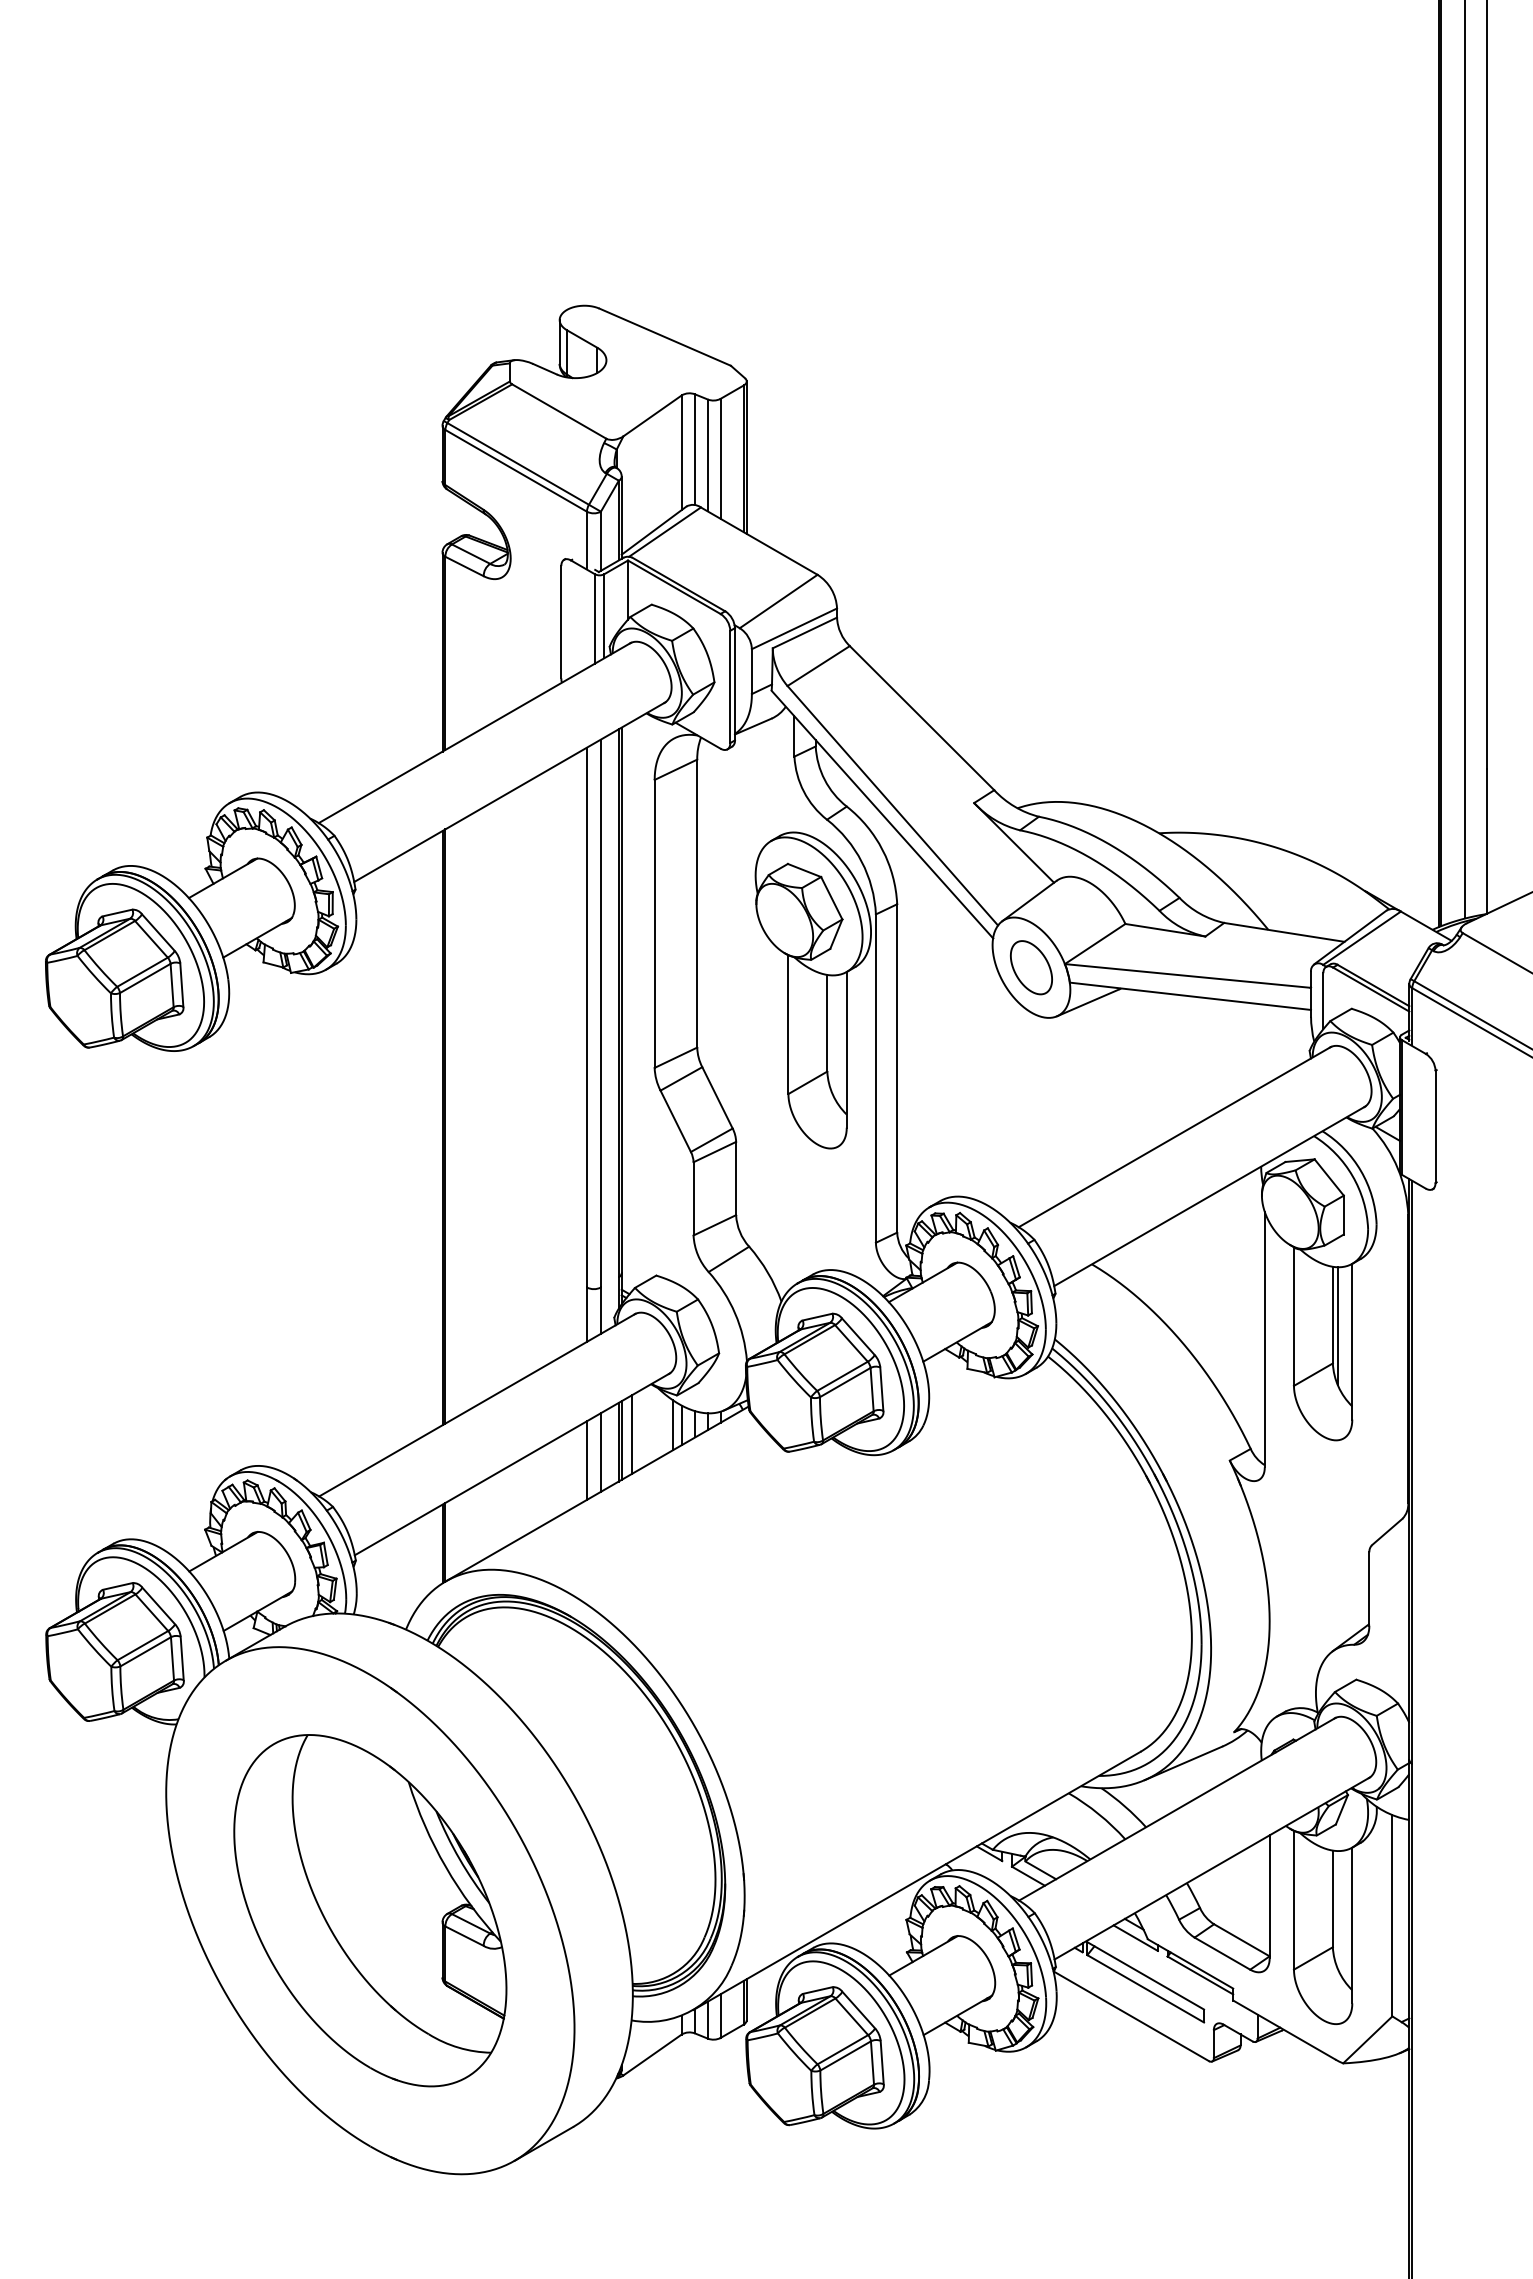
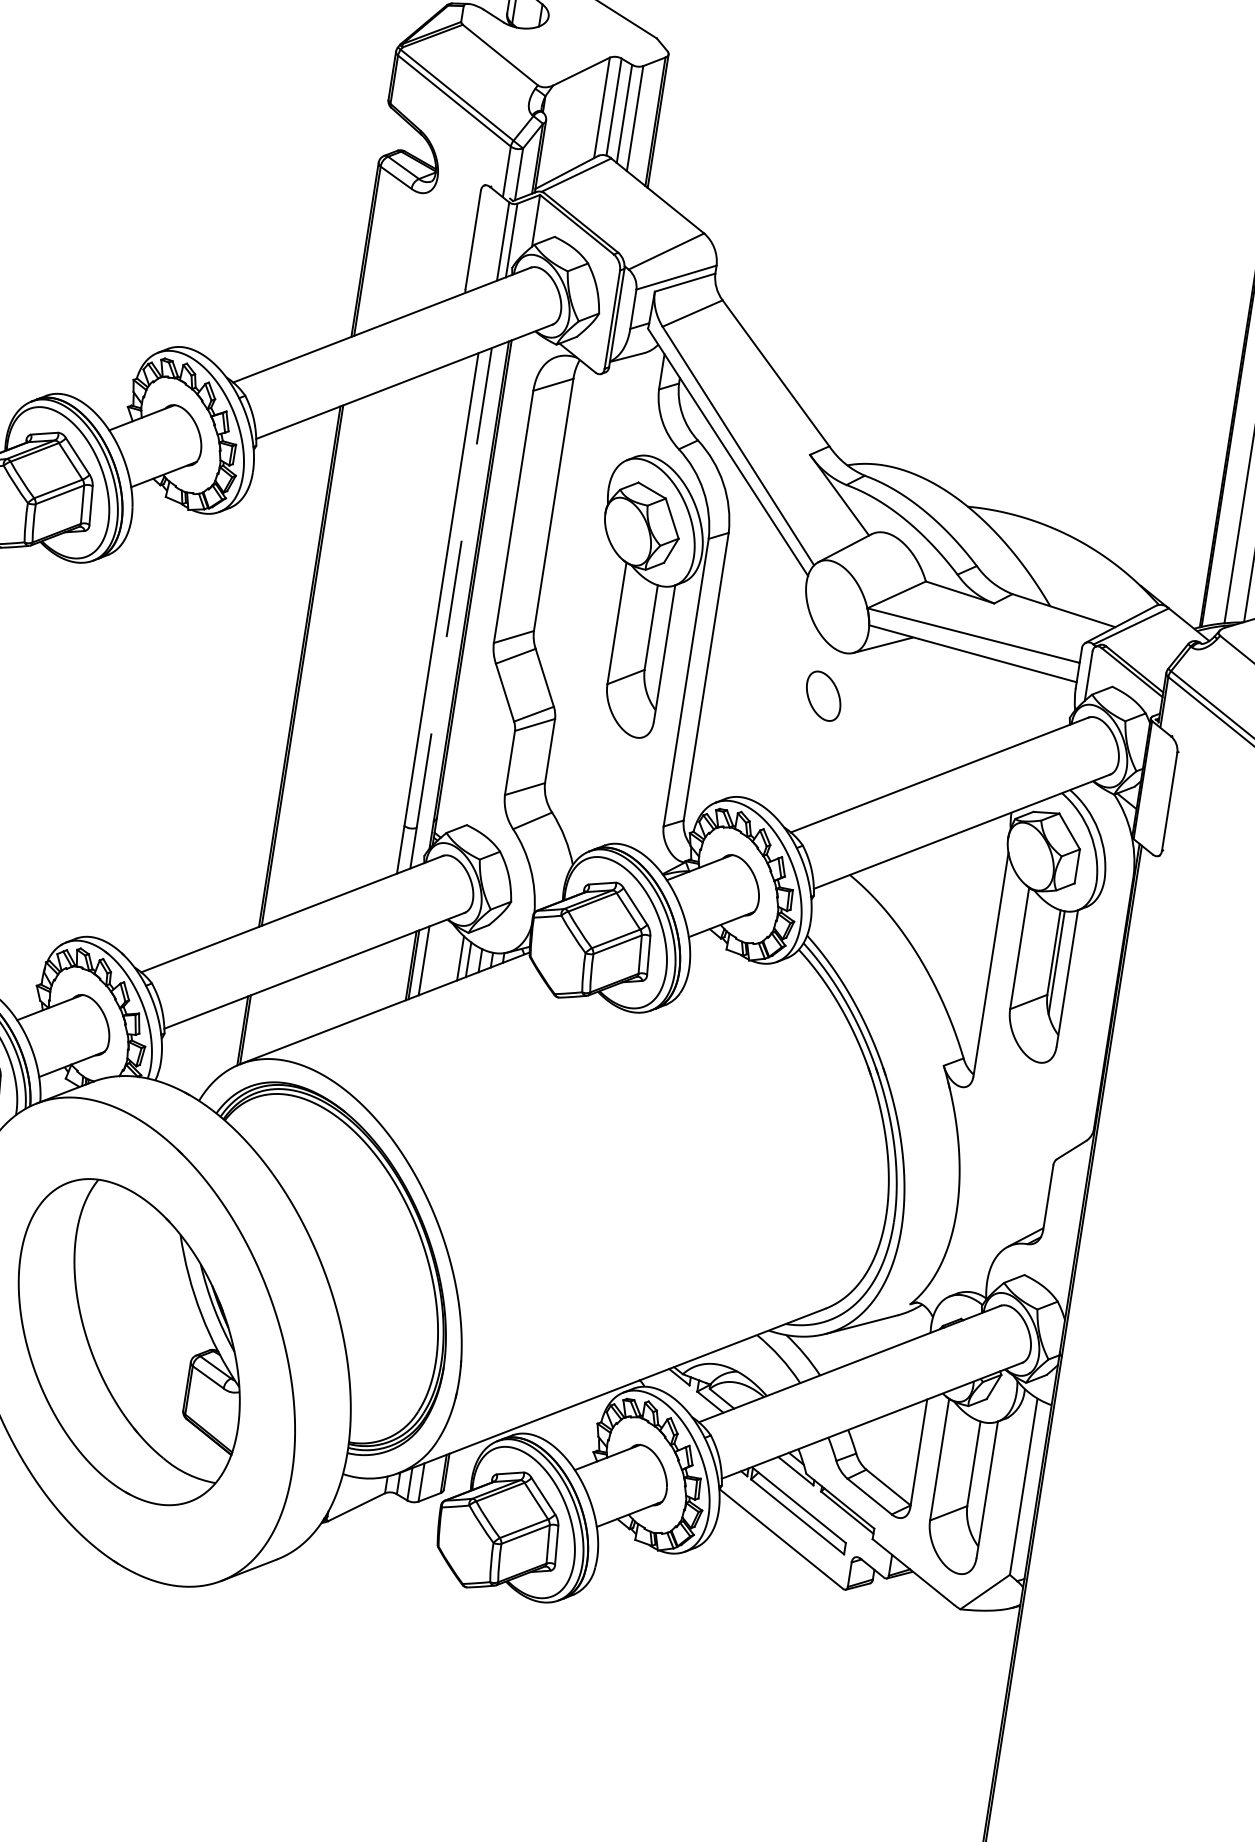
part: (1031, 967) -> (823, 696), moved
line: (600, 1013) -> (453, 587), solid -> dashed
line: (600, 1452) -> (393, 972), removed
line: (586, 1460) -> (380, 977), removed

